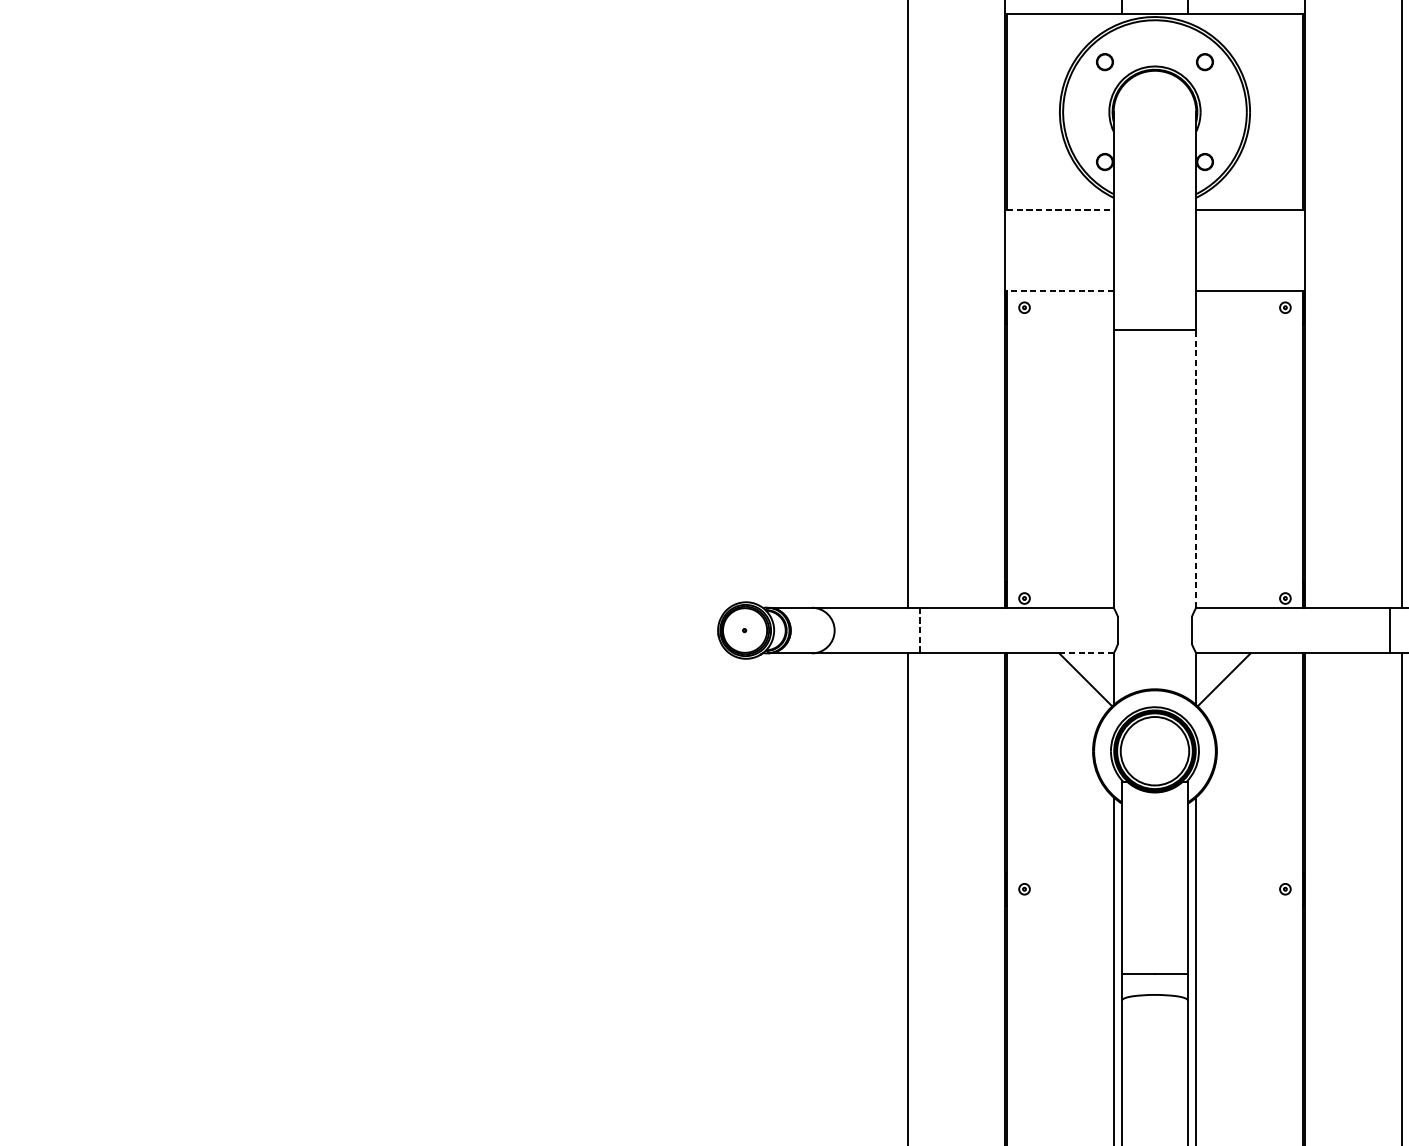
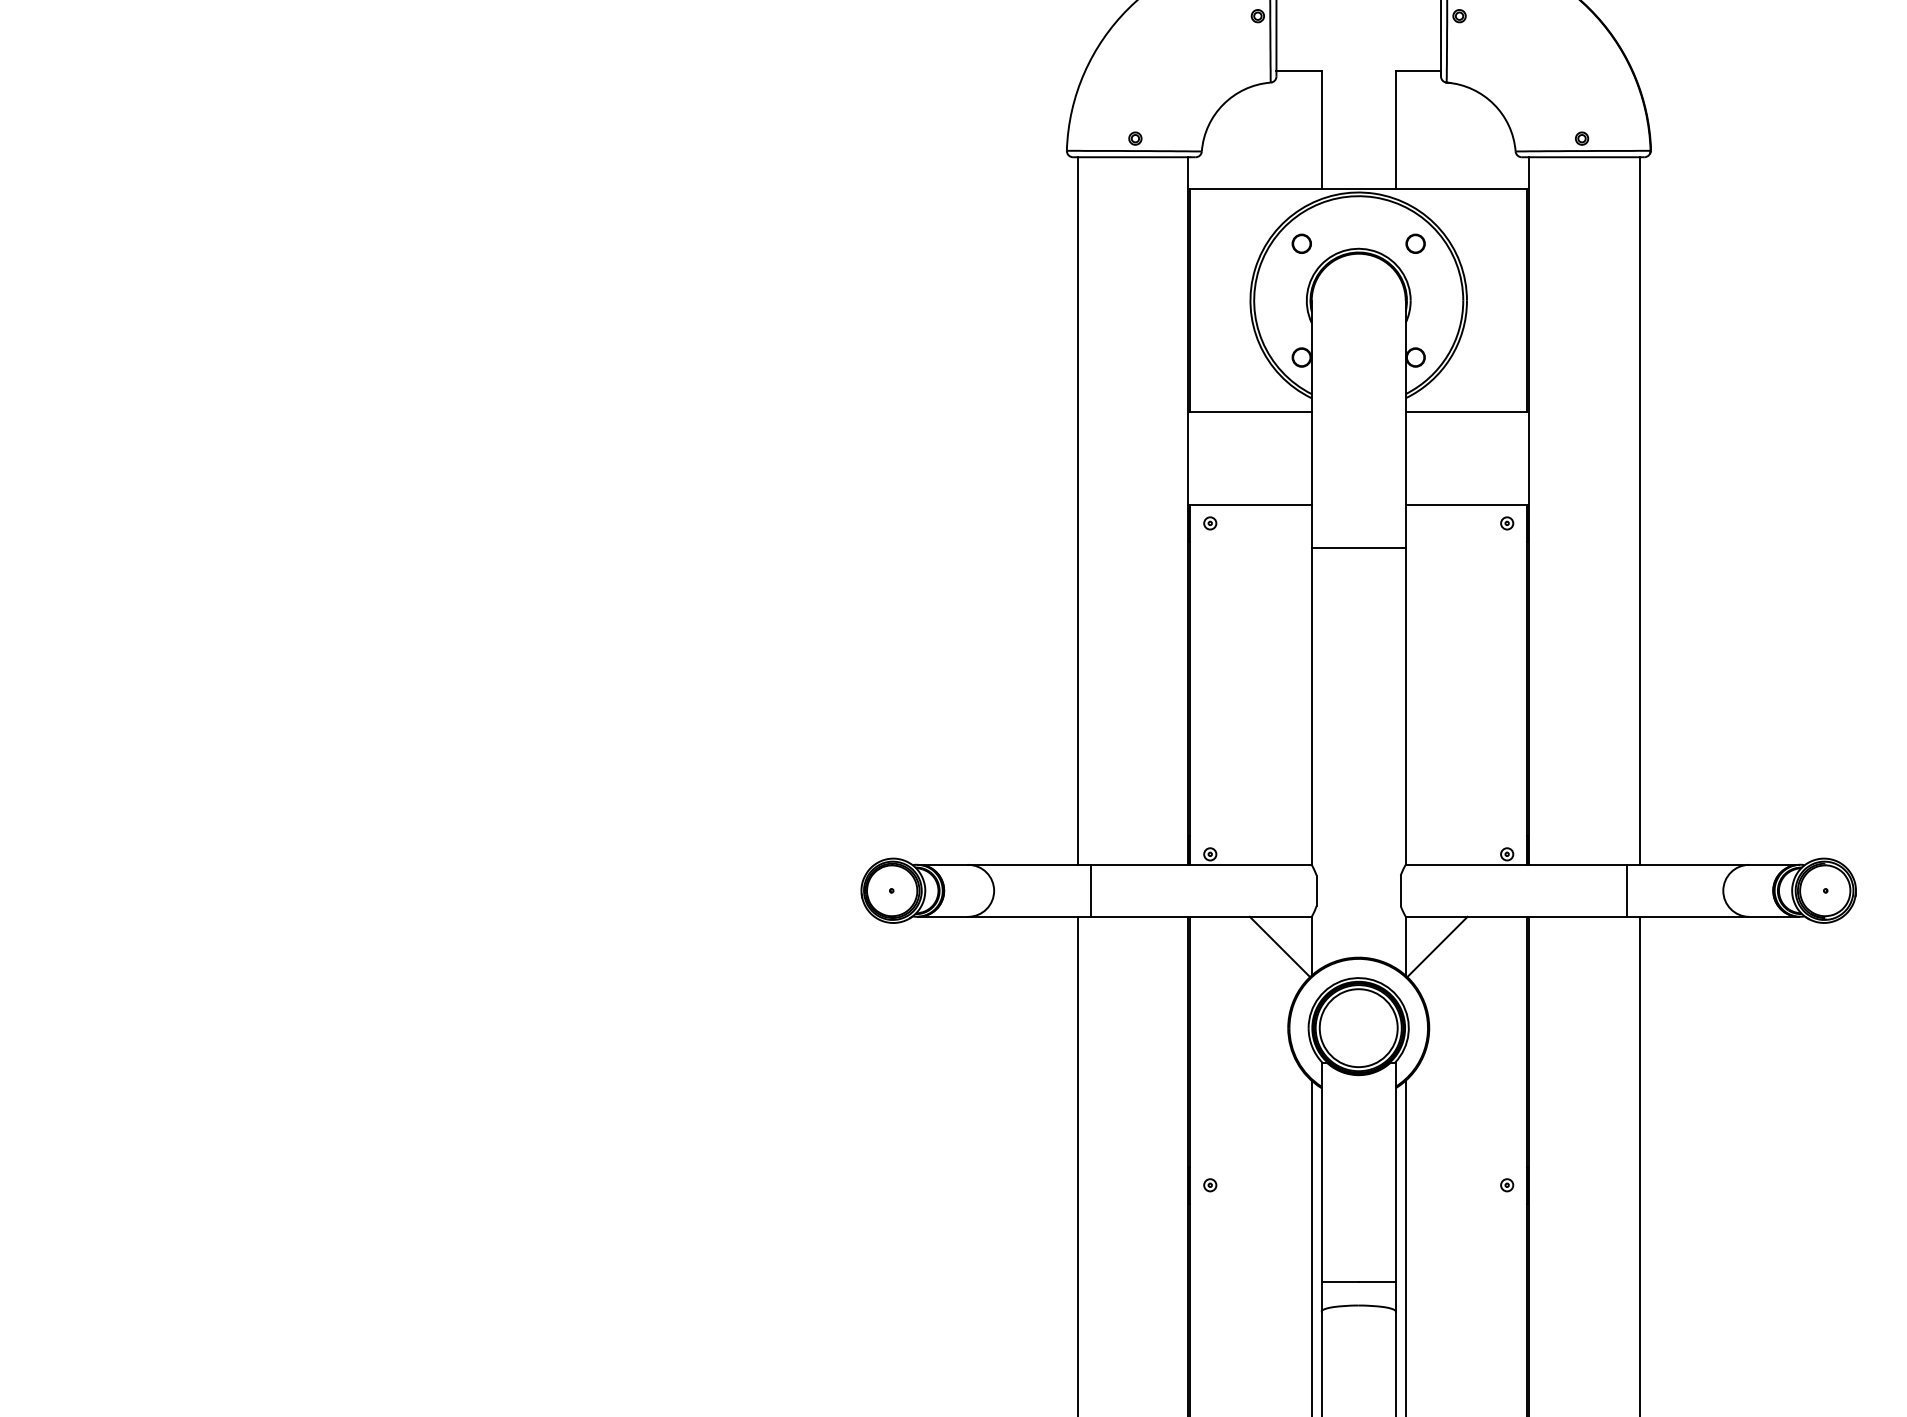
line: (1060, 210) -> (1251, 412), dashed -> solid
line: (1060, 291) -> (1251, 504), dashed -> solid
line: (1196, 468) -> (1405, 706), dashed -> solid
line: (919, 630) -> (1090, 890), dashed -> solid
line: (1086, 653) -> (1280, 916), dashed -> solid

